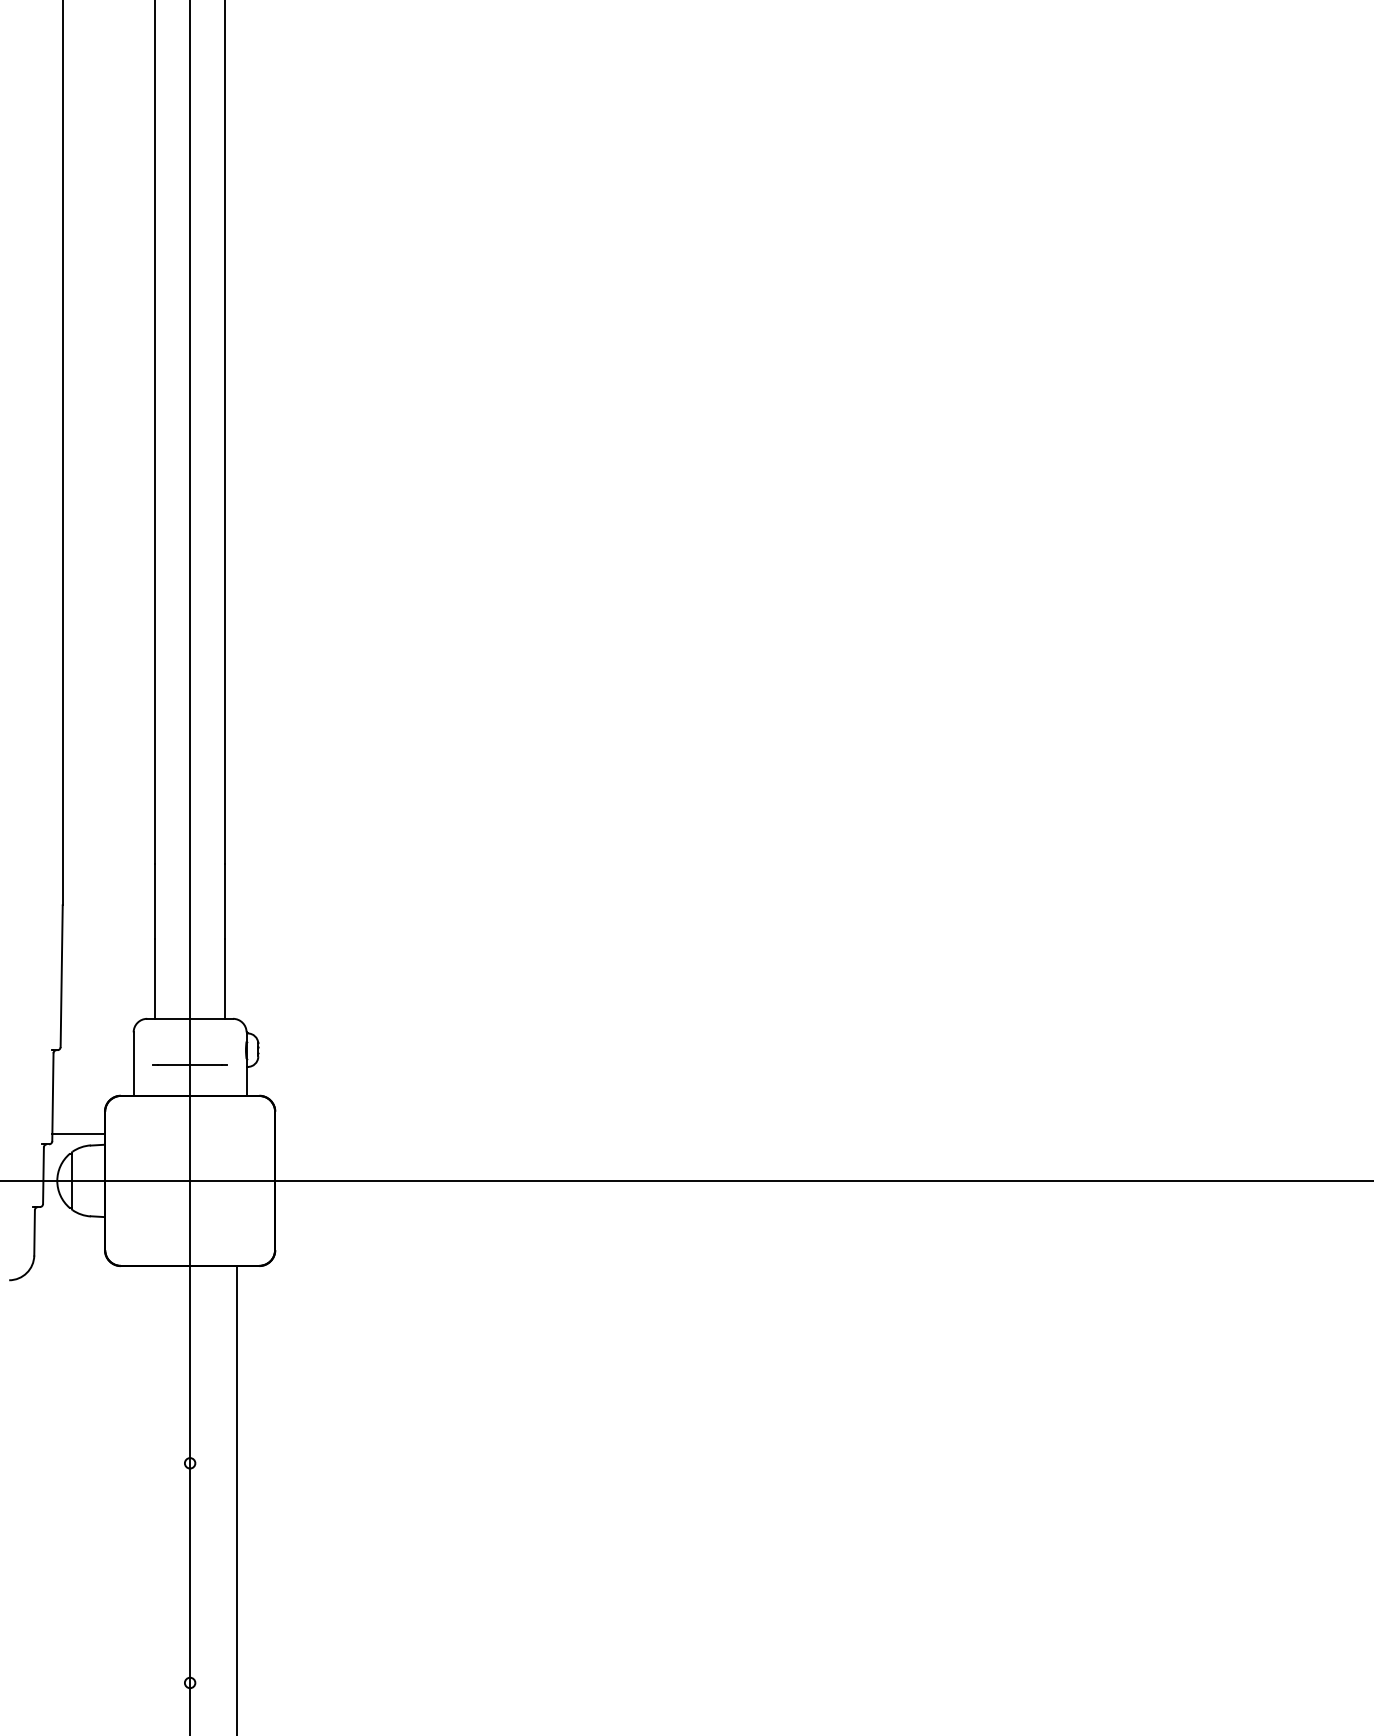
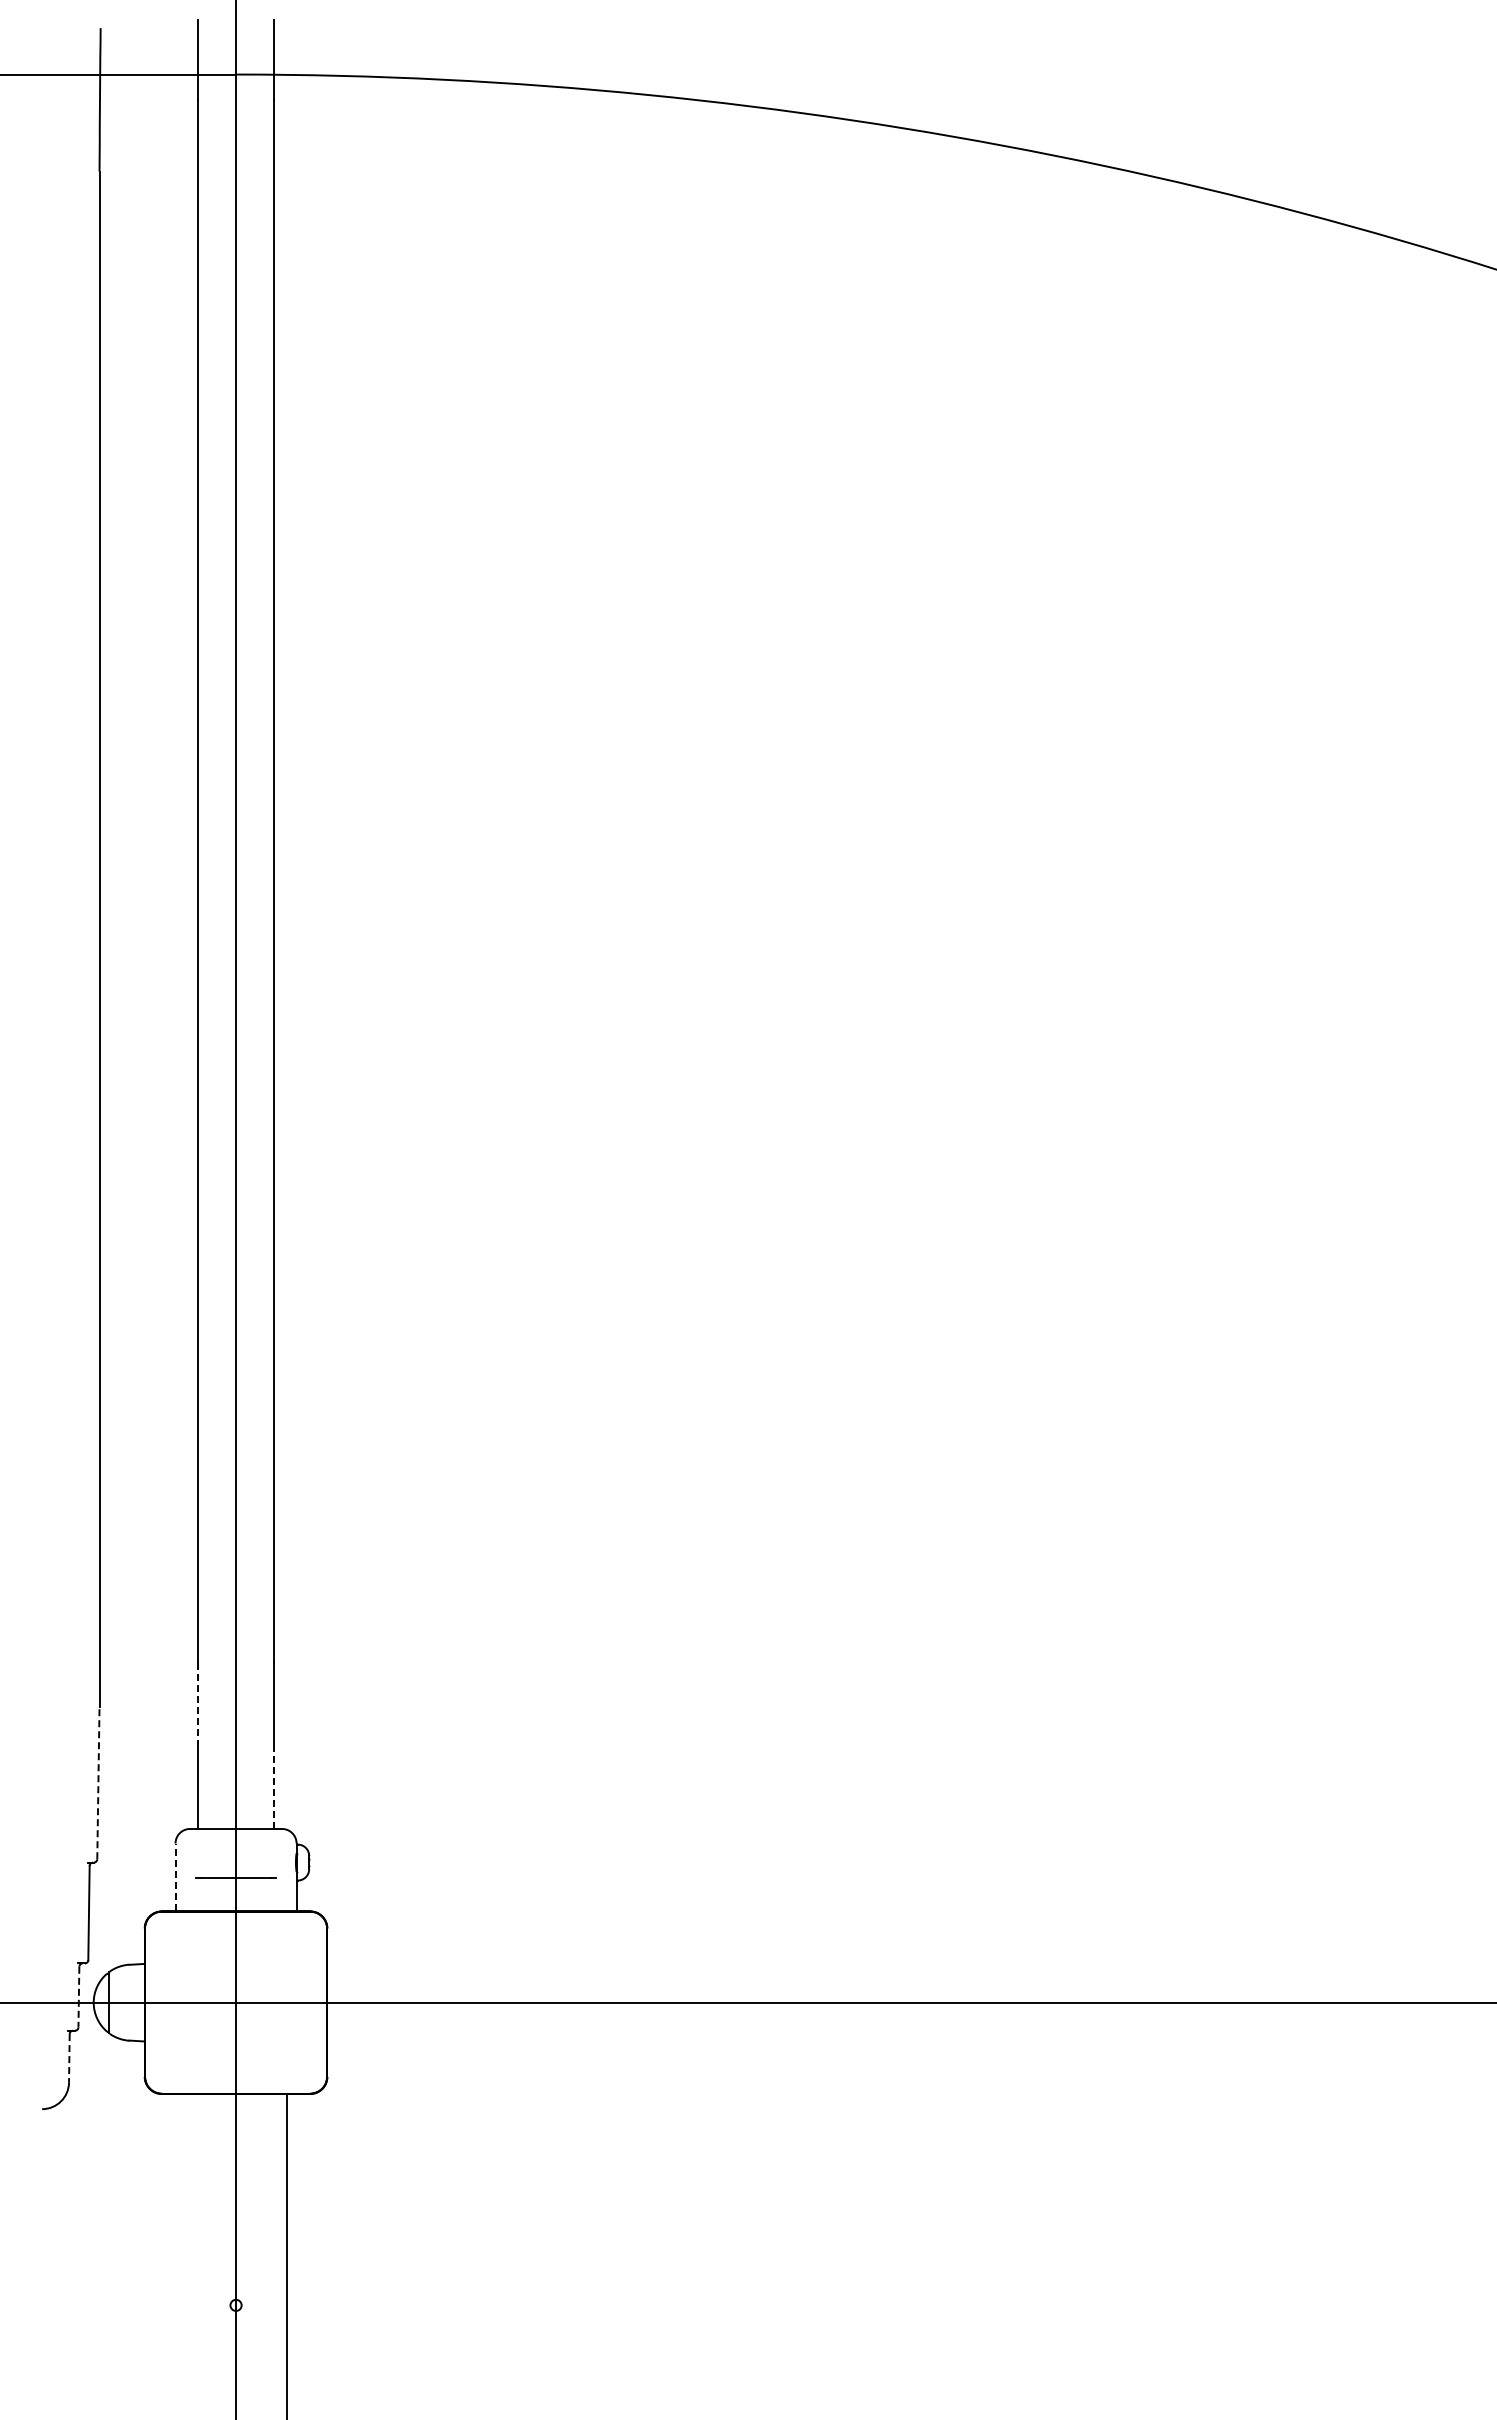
line: (155, 901) -> (198, 1703), solid -> dashed
line: (61, 975) -> (98, 1782), solid -> dashed
line: (225, 979) -> (273, 1786), solid -> dashed
line: (133, 1064) -> (175, 1877), solid -> dashed
line: (78, 1134) -> (116, 1952), removed
line: (43, 1176) -> (78, 1997), solid -> dashed
line: (34, 1232) -> (69, 2058), solid -> dashed

